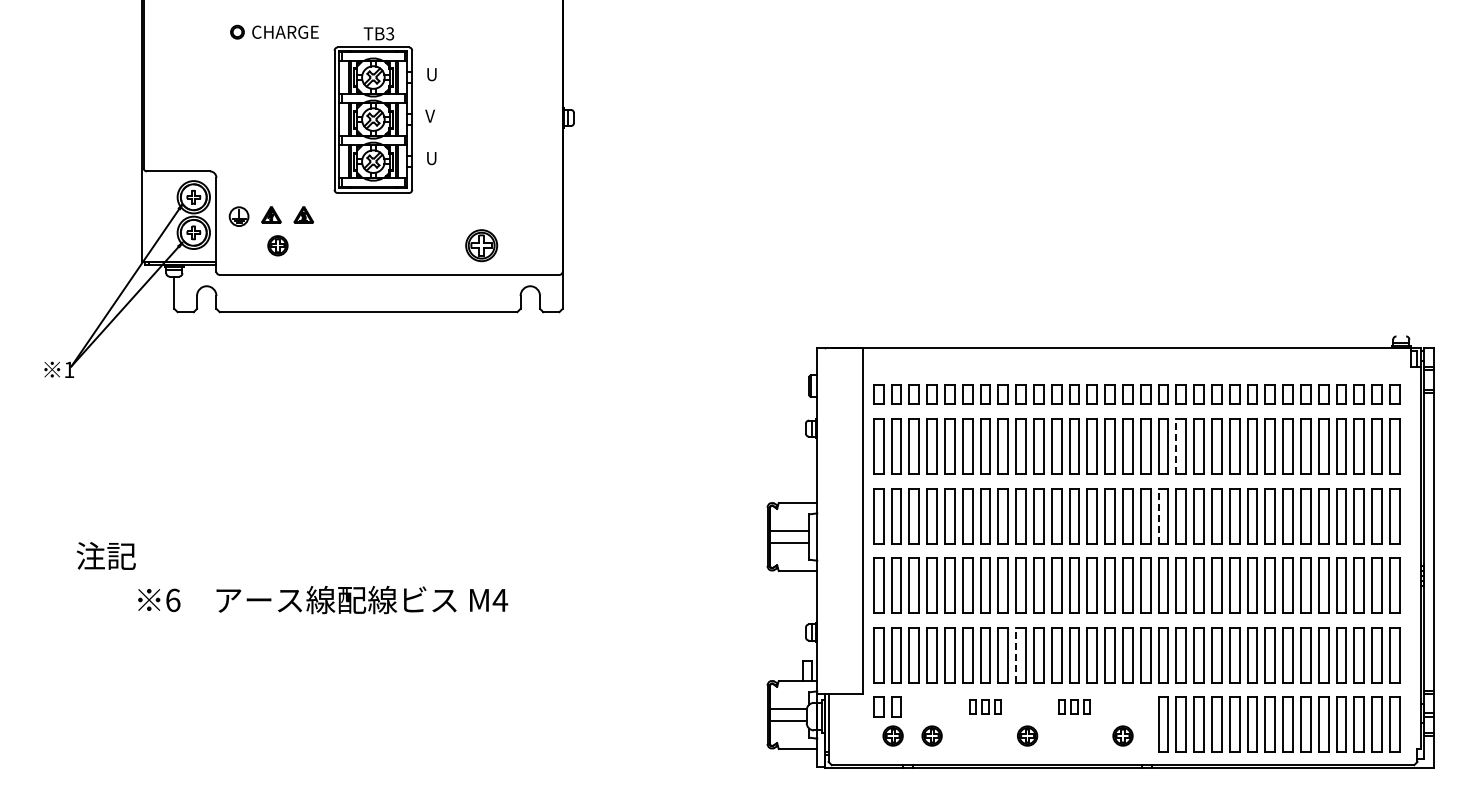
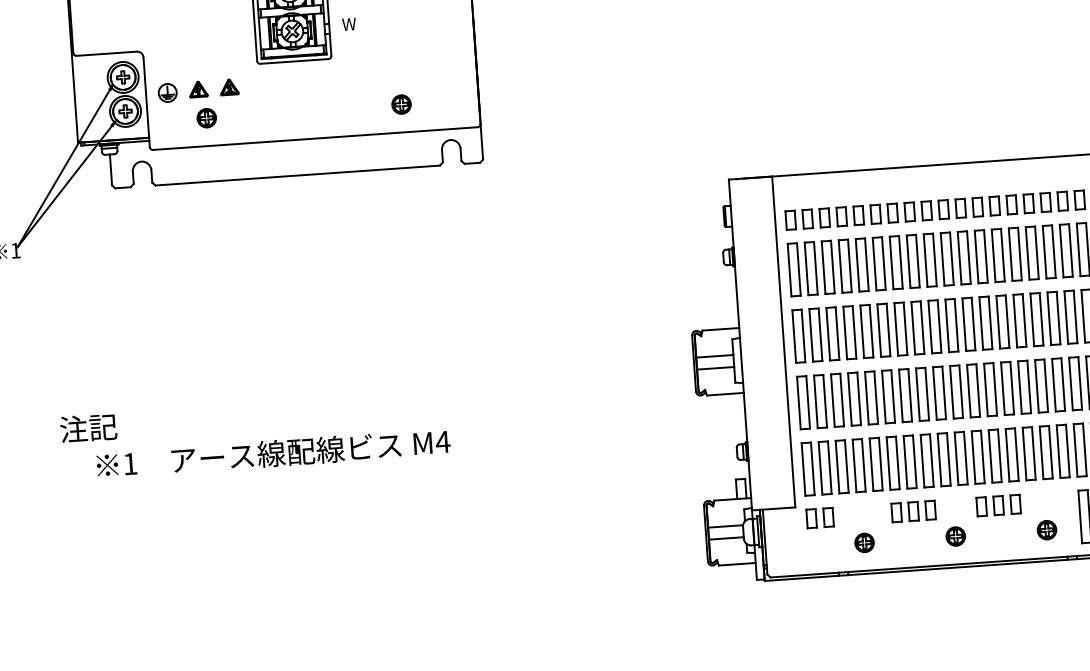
text: (433, 158) -> (349, 24), U -> W
part: (481, 245) -> (401, 104), size x0.62
line: (1176, 446) -> (1078, 249), dashed -> solid
line: (1158, 516) -> (1066, 318), dashed -> solid
text: (105, 555) -> (87, 427), moved
text: (173, 600) -> (130, 464), 6 -> 1
line: (1016, 655) -> (939, 460), dashed -> solid
part: (985, 706) -> (913, 511), size x1.43
part: (1074, 706) -> (998, 505), size x1.43
part: (892, 735) -> (826, 545), removed

